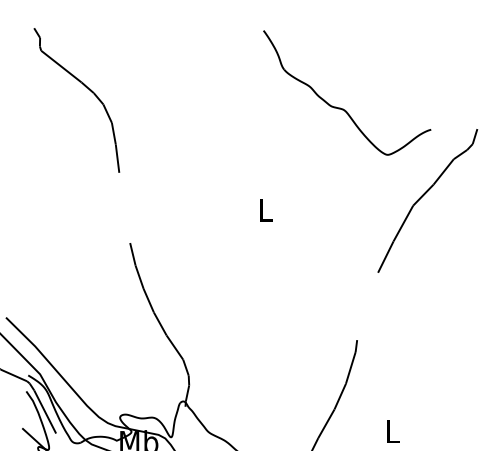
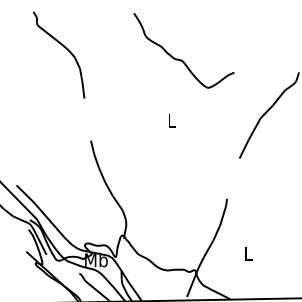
part: (342, 107) -> (181, 59), moved

